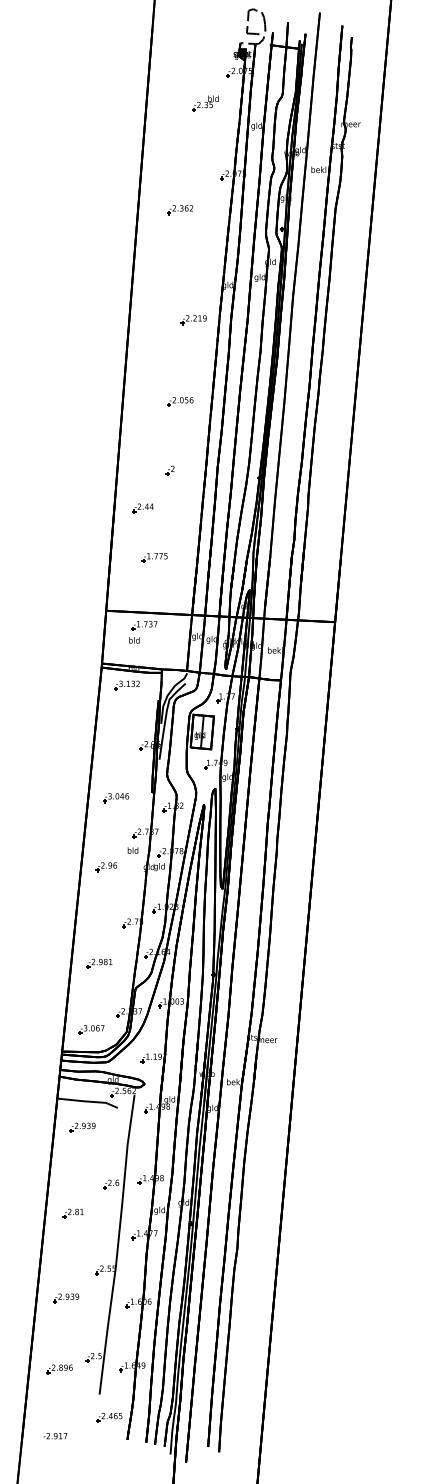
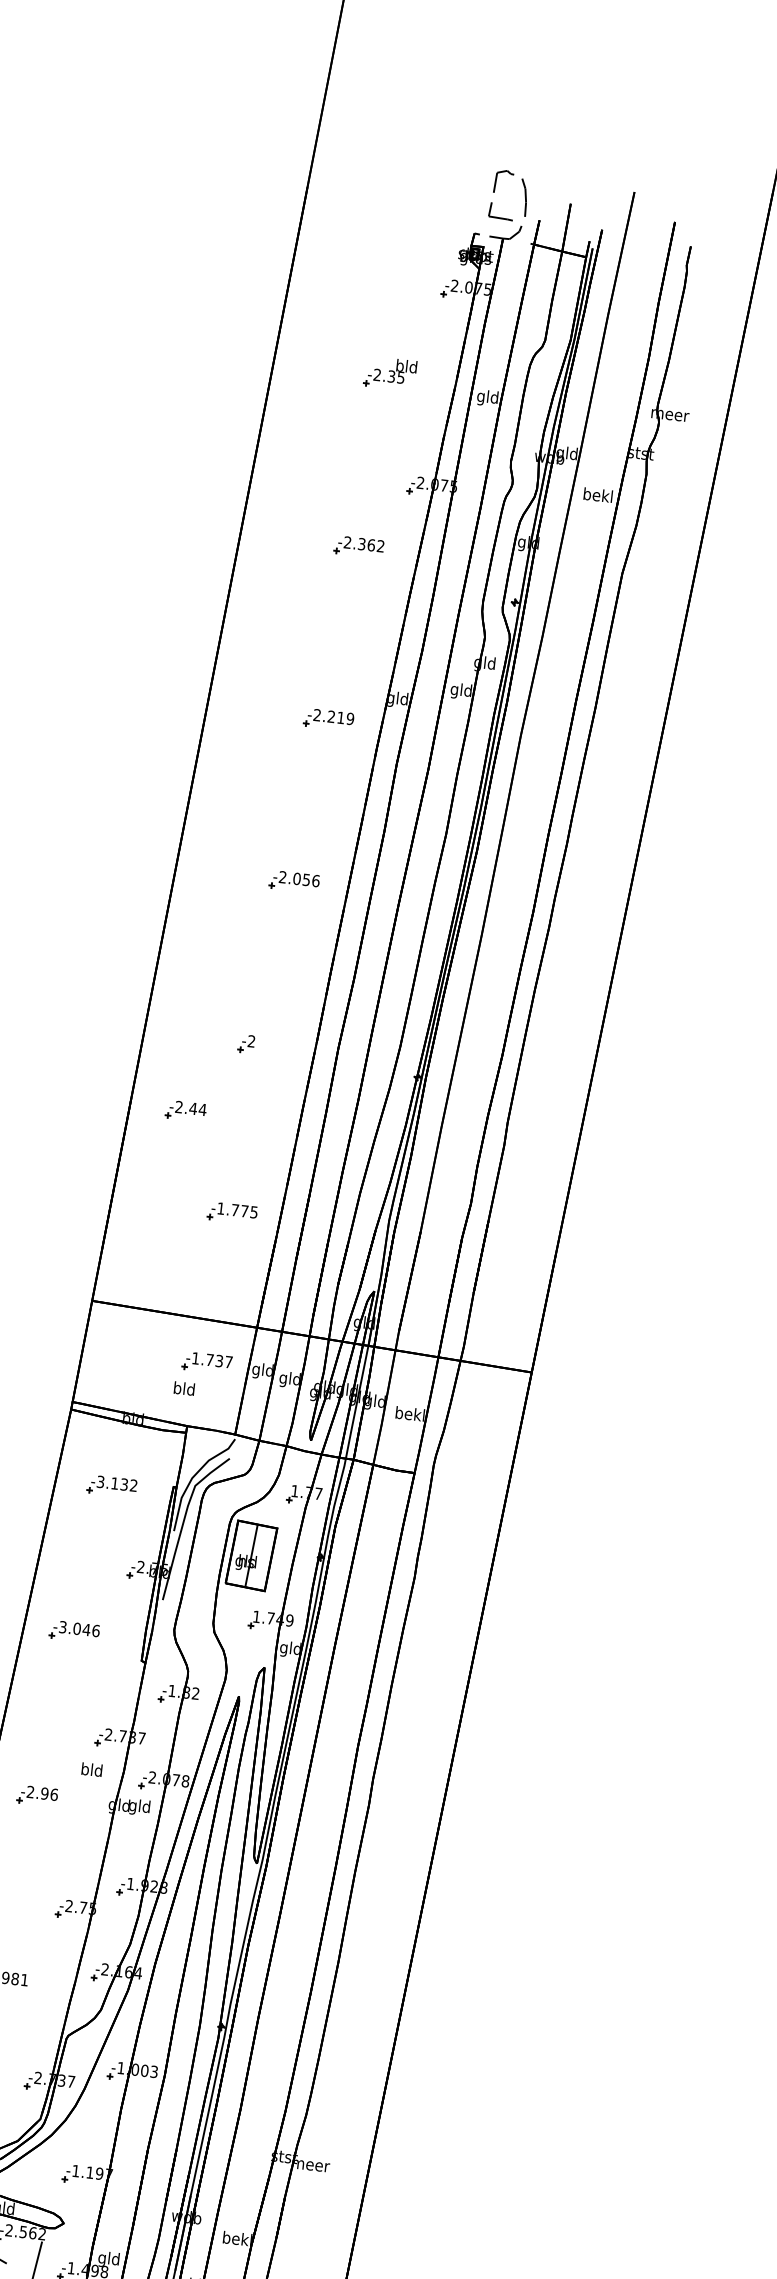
part: (205, 103) -> (390, 373), moved
part: (180, 210) -> (359, 548), moved
part: (193, 320) -> (327, 720), moved
part: (180, 401) -> (294, 881), moved
part: (154, 557) -> (231, 1212), moved
part: (143, 632) -> (203, 1375), moved
part: (126, 685) -> (111, 1486), moved
part: (115, 798) -> (73, 1632), moved

